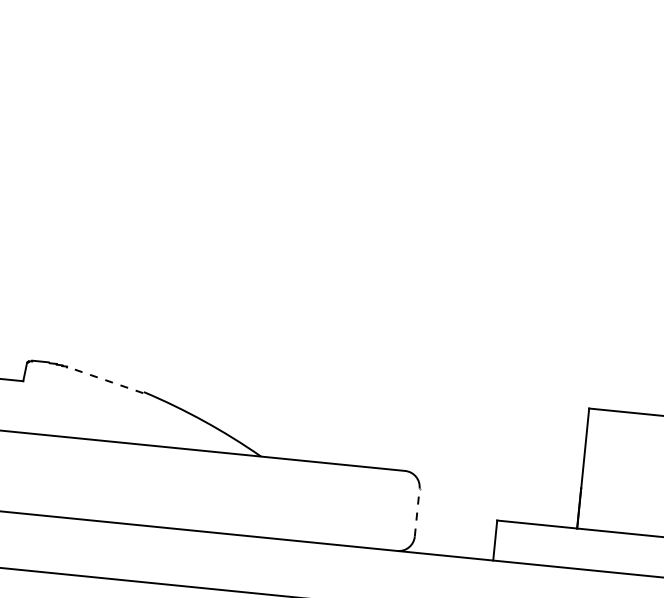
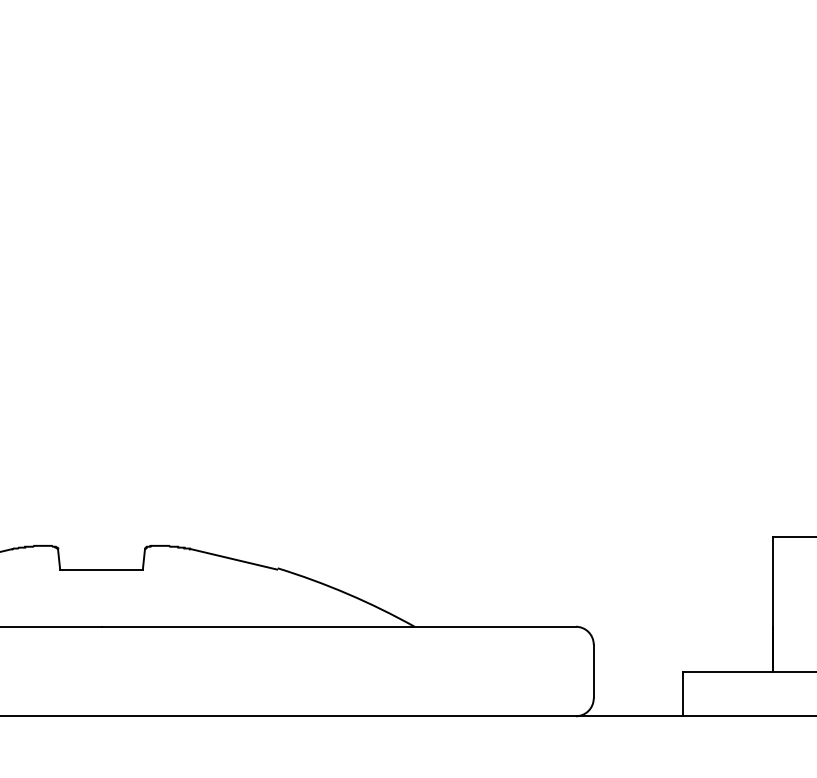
line: (105, 380) -> (233, 559), dashed -> solid
line: (416, 512) -> (593, 671), dashed -> solid

